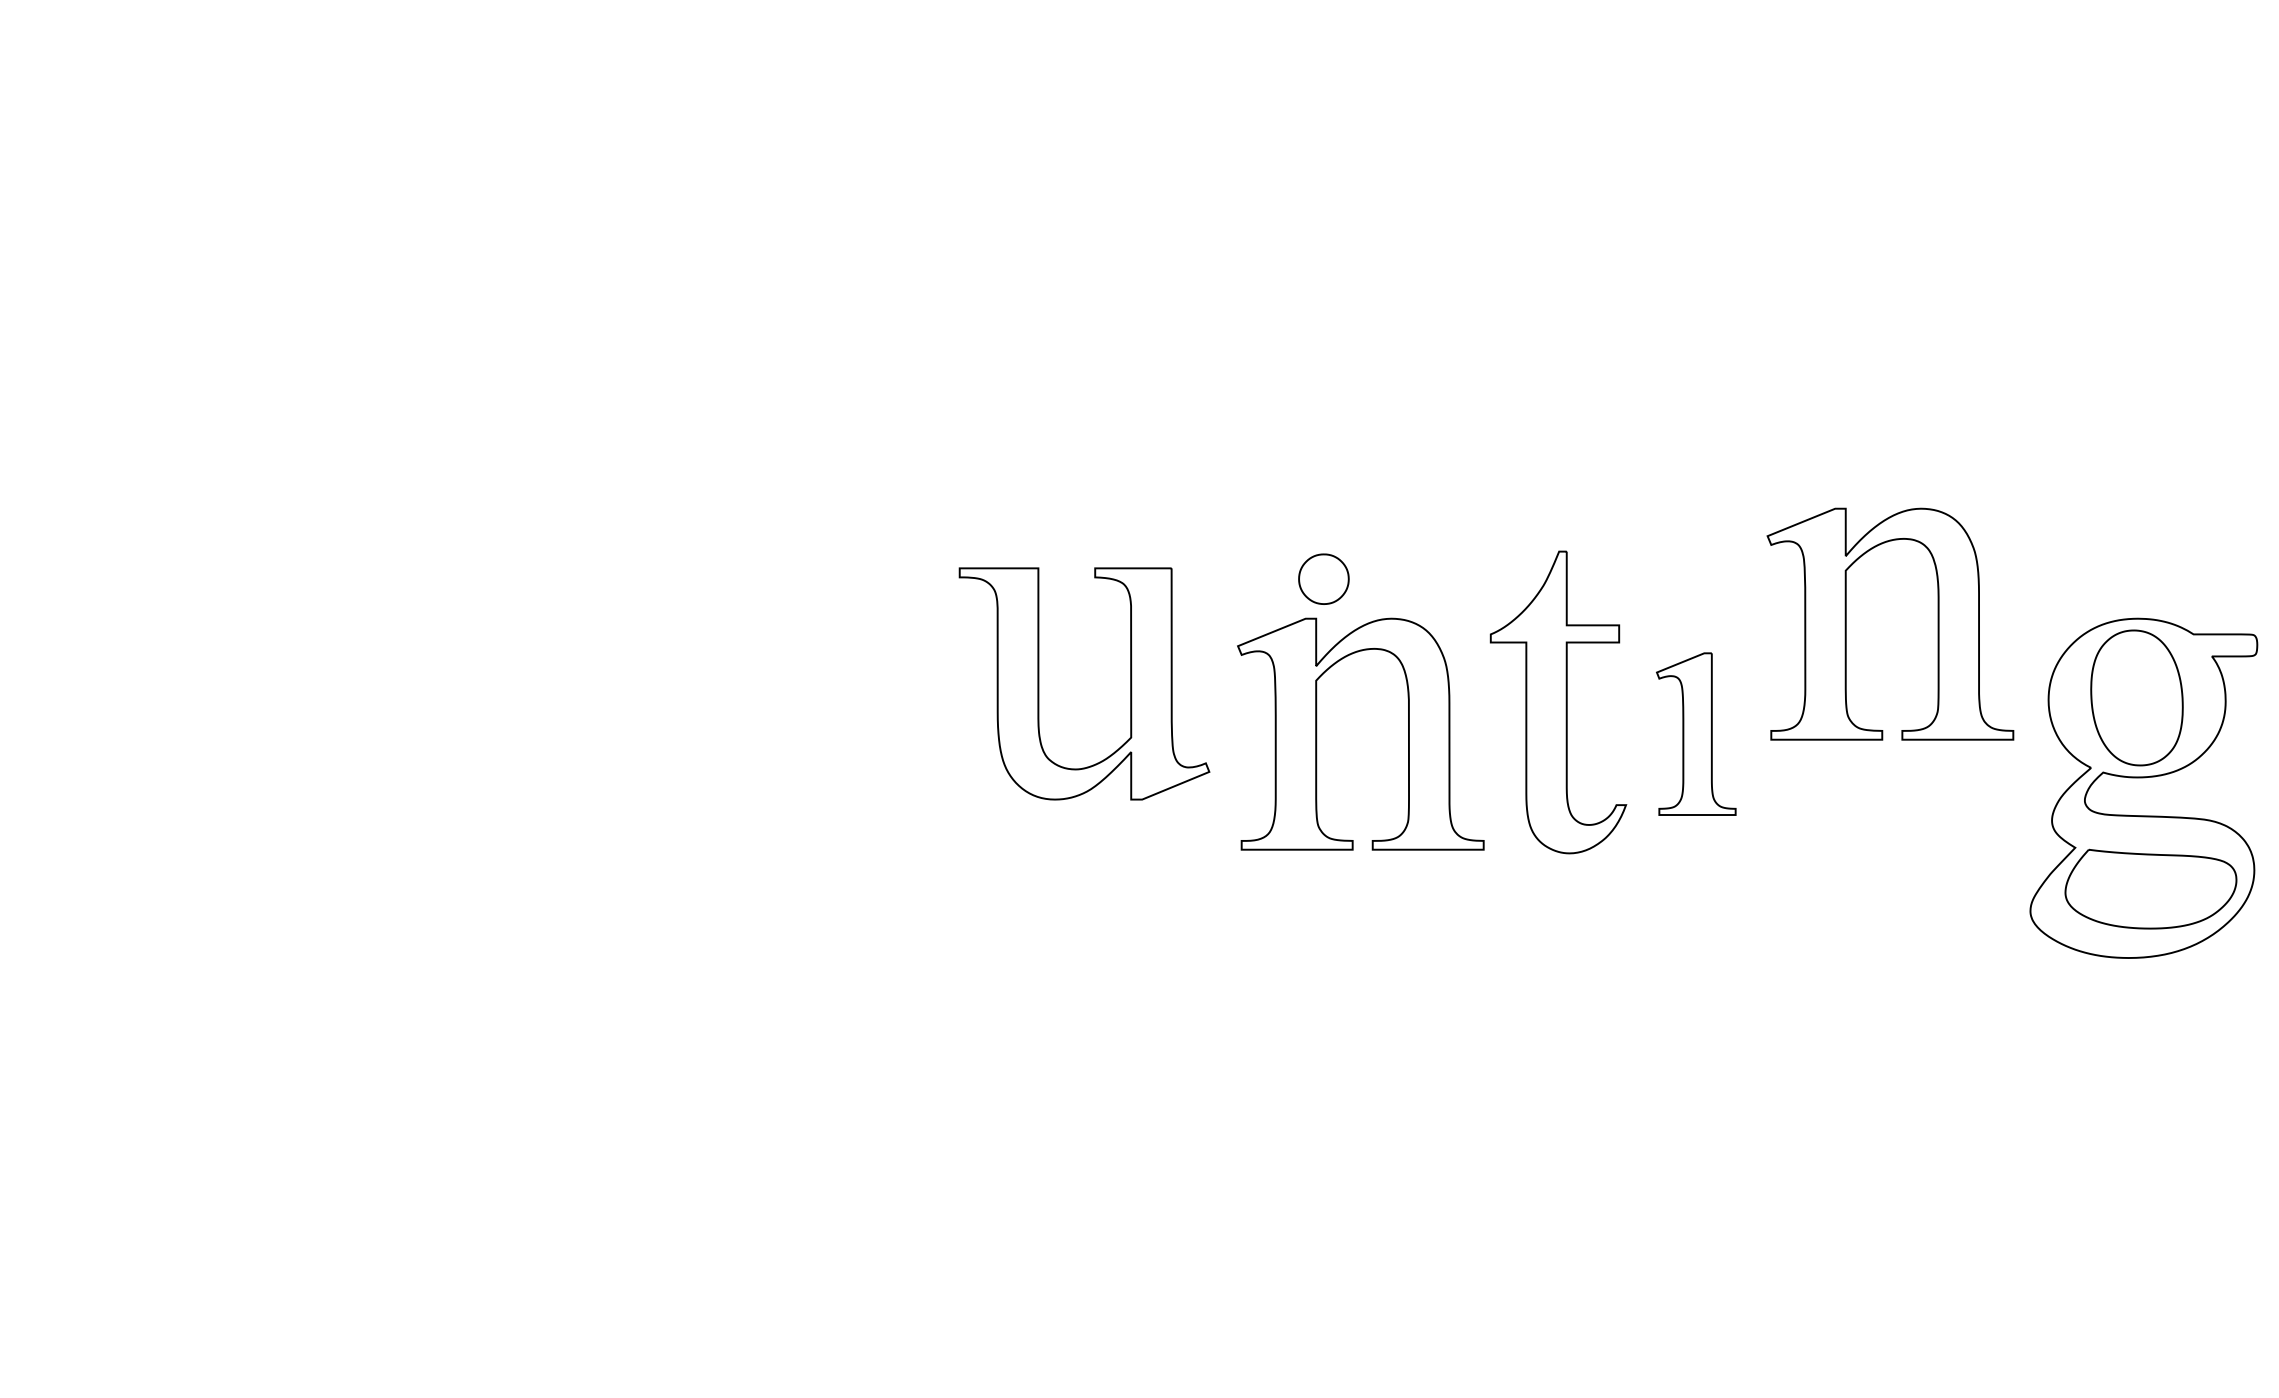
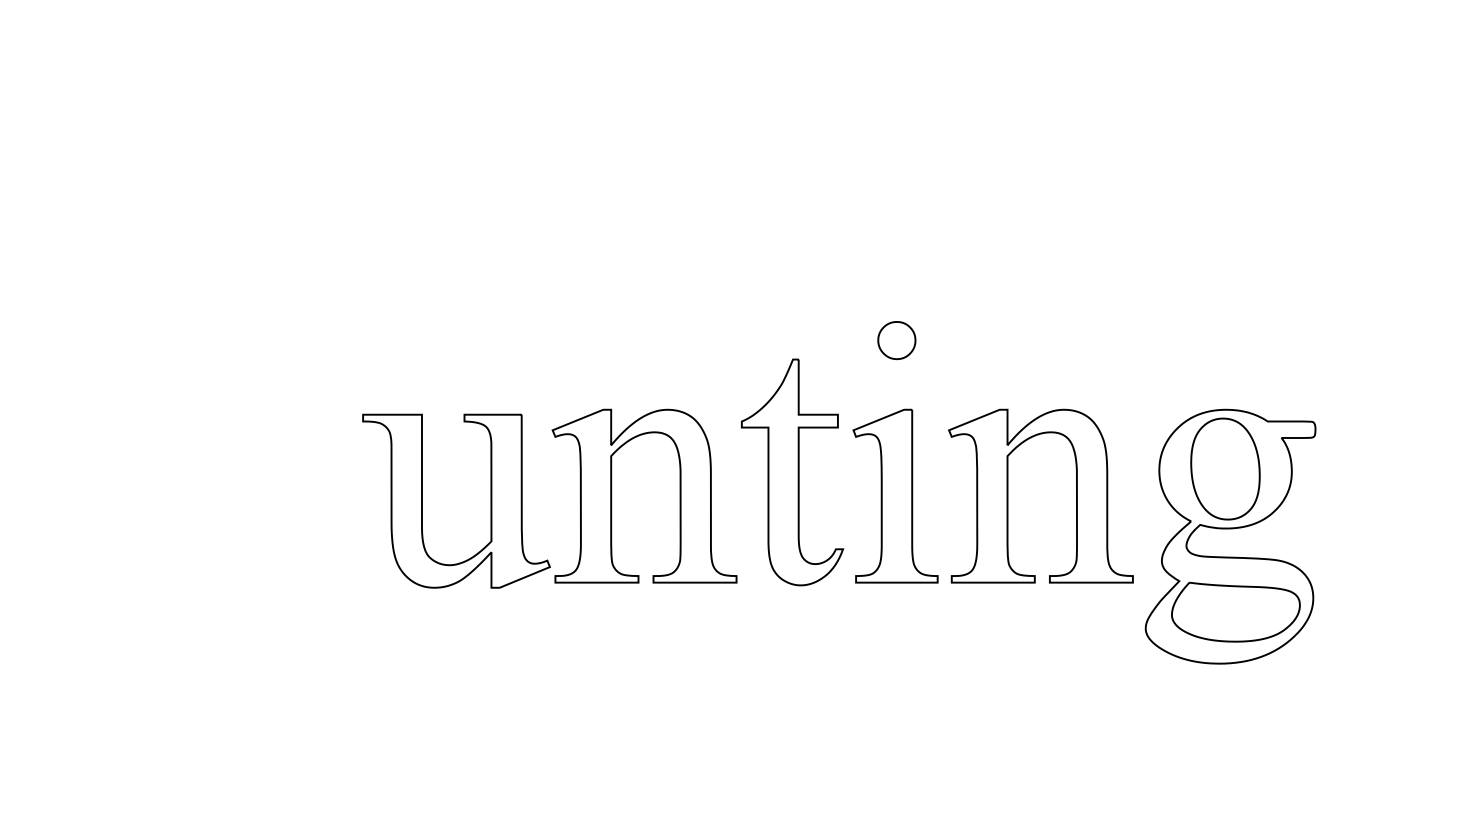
part: (1323, 578) -> (896, 339), moved
part: (1846, 623) -> (1008, 495), moved
part: (1039, 683) -> (422, 500), moved
part: (1696, 733) -> (895, 495), size x1.43

